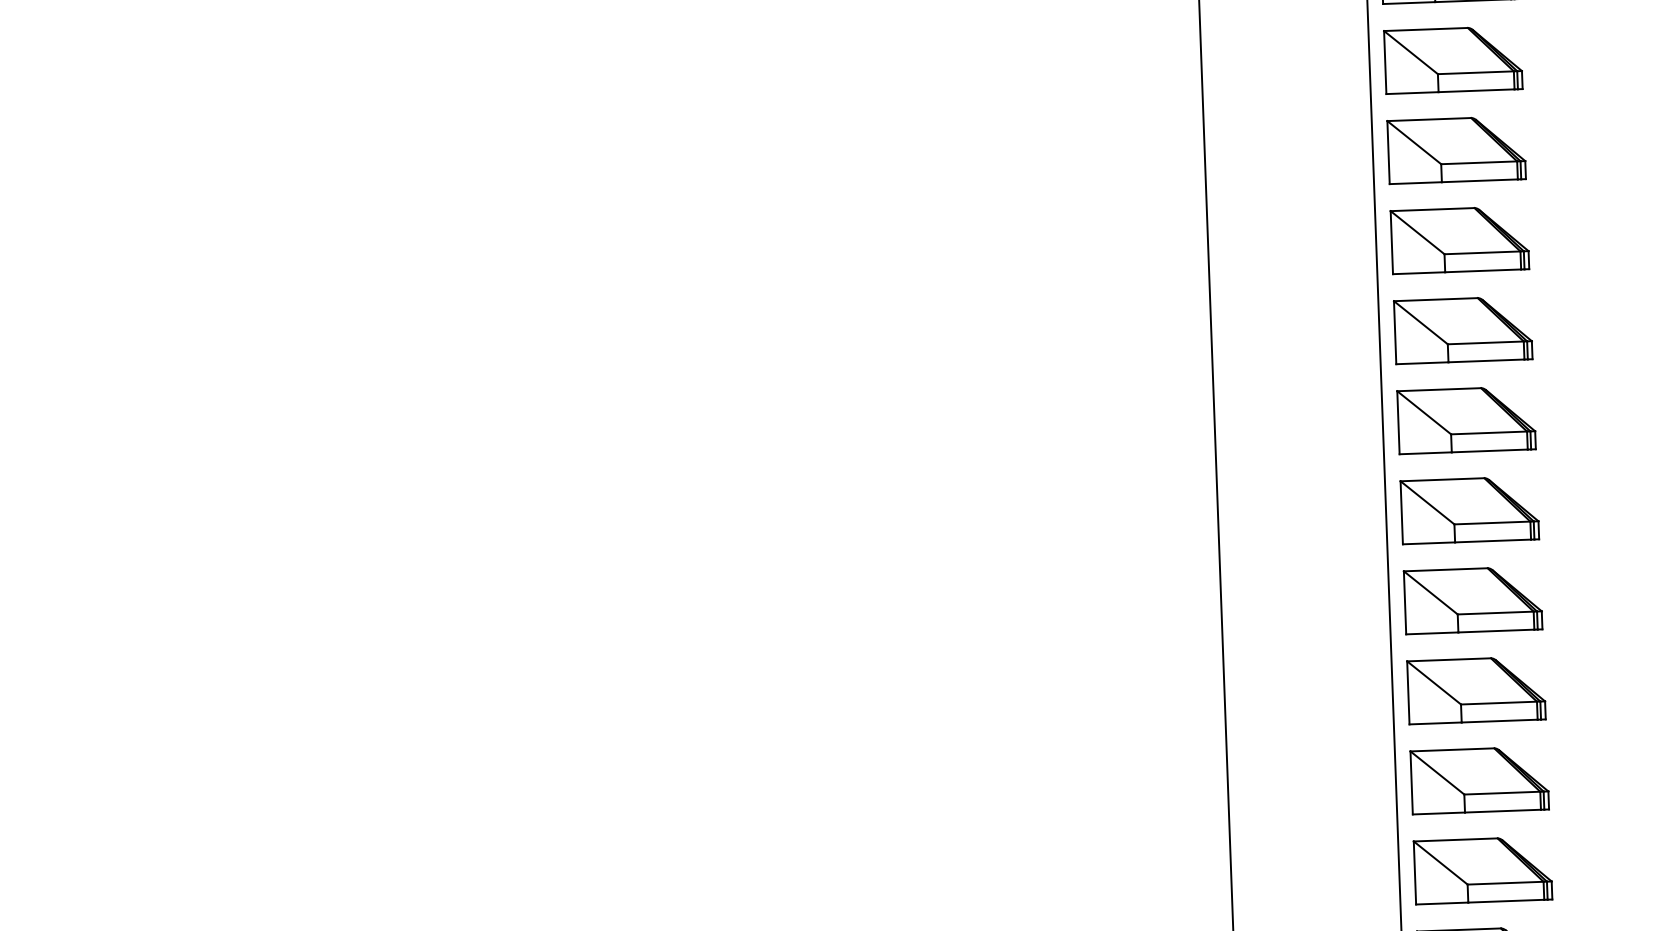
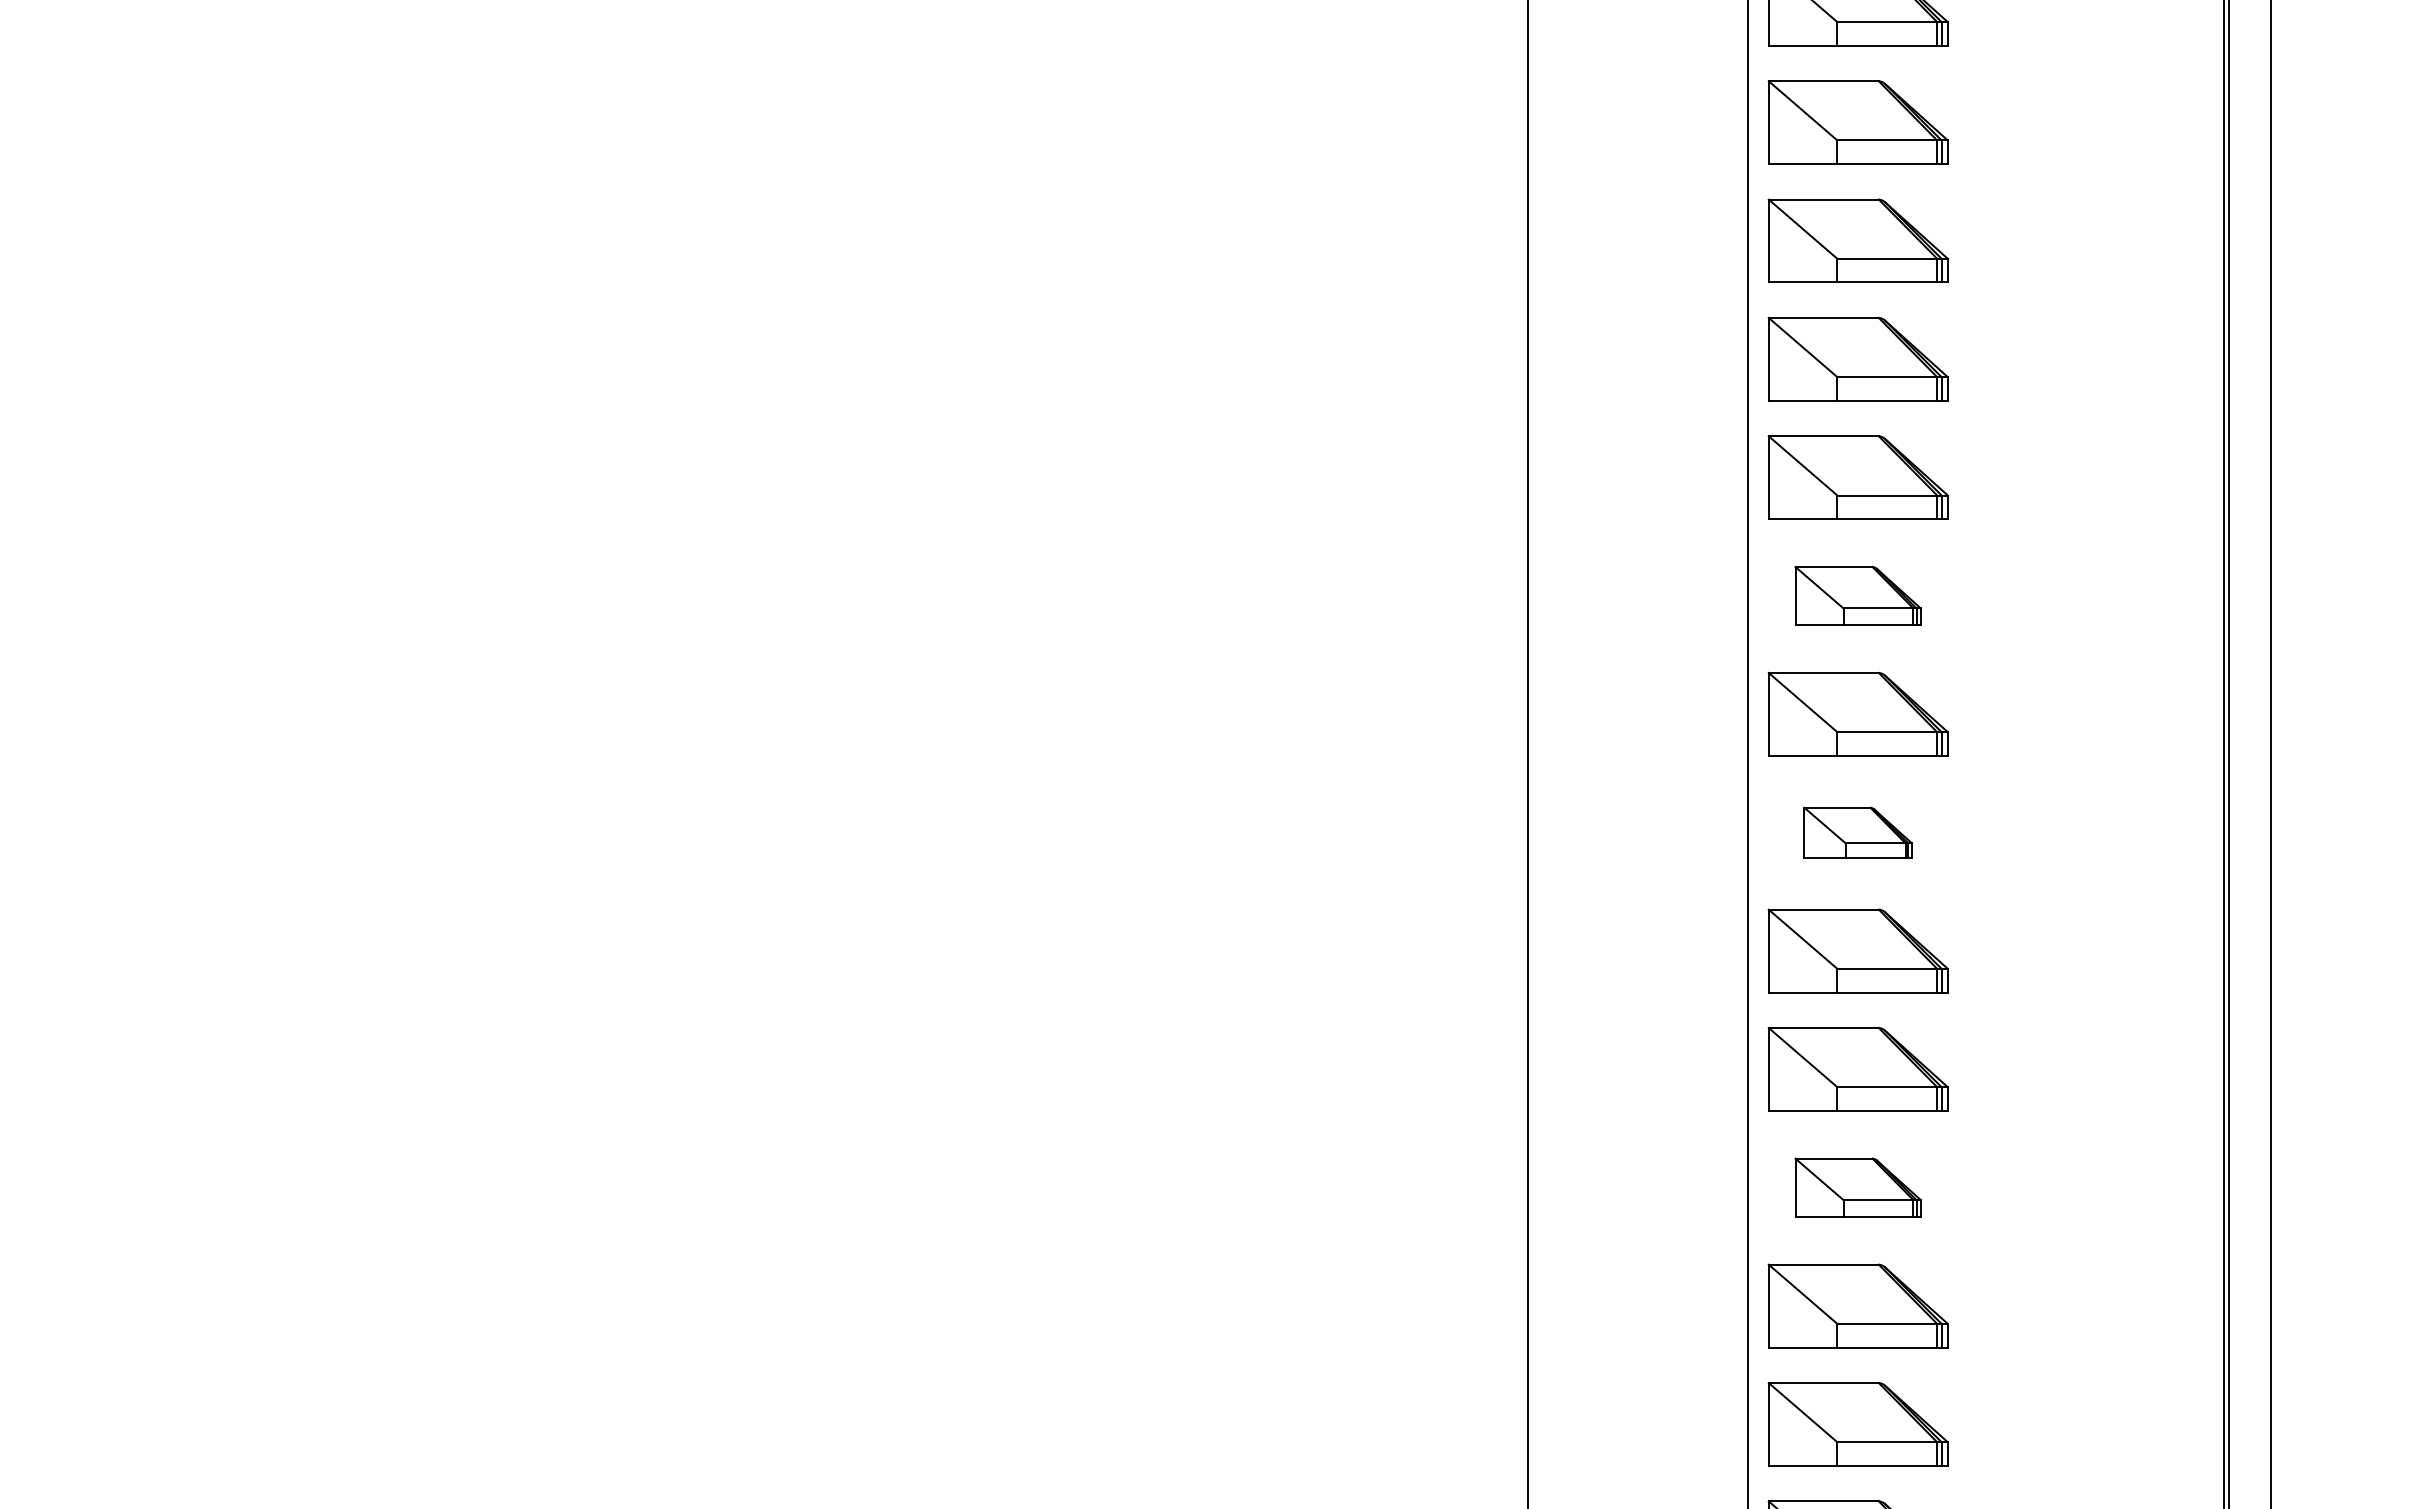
part: (1465, 419) -> (1857, 595), size x0.7
part: (1472, 600) -> (1857, 832), size x0.6
part: (1482, 870) -> (1857, 1187), size x0.7

